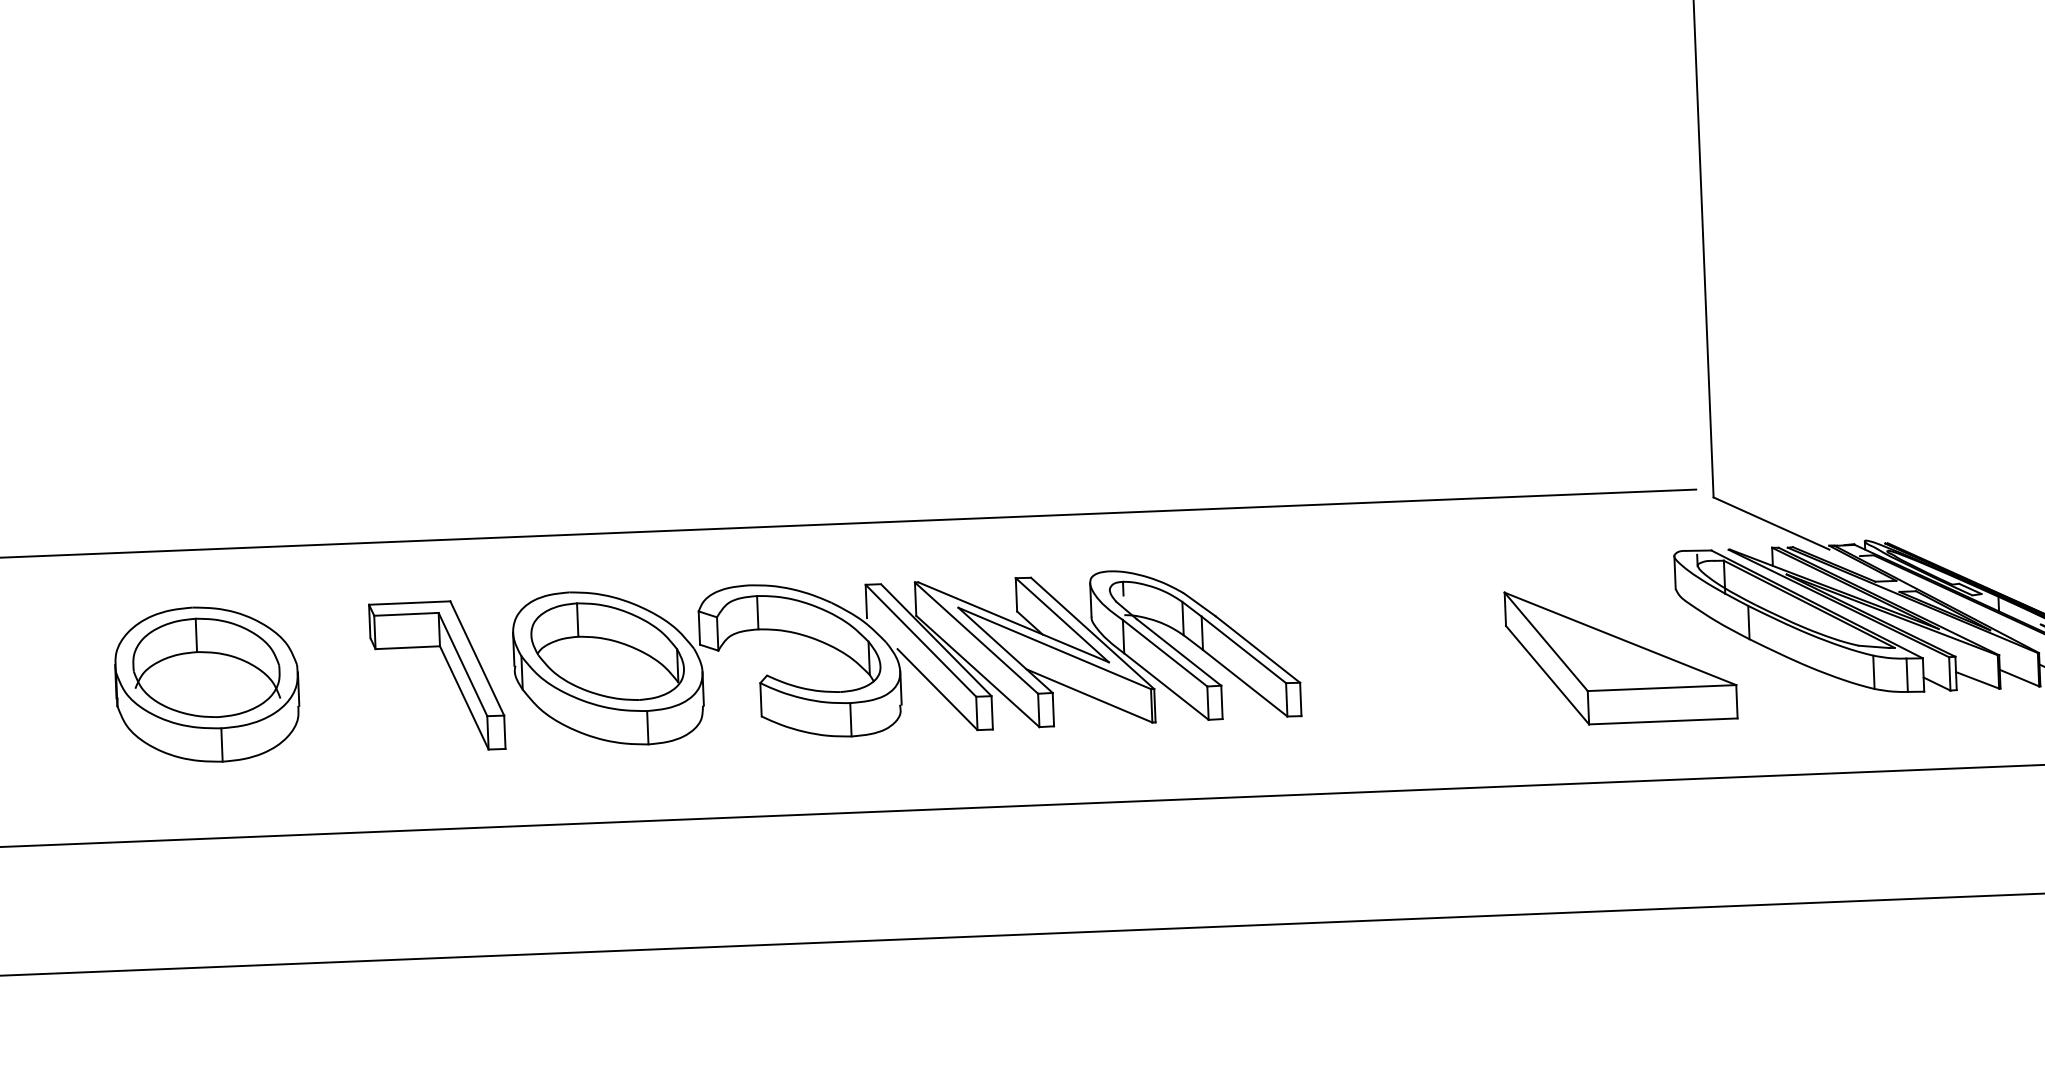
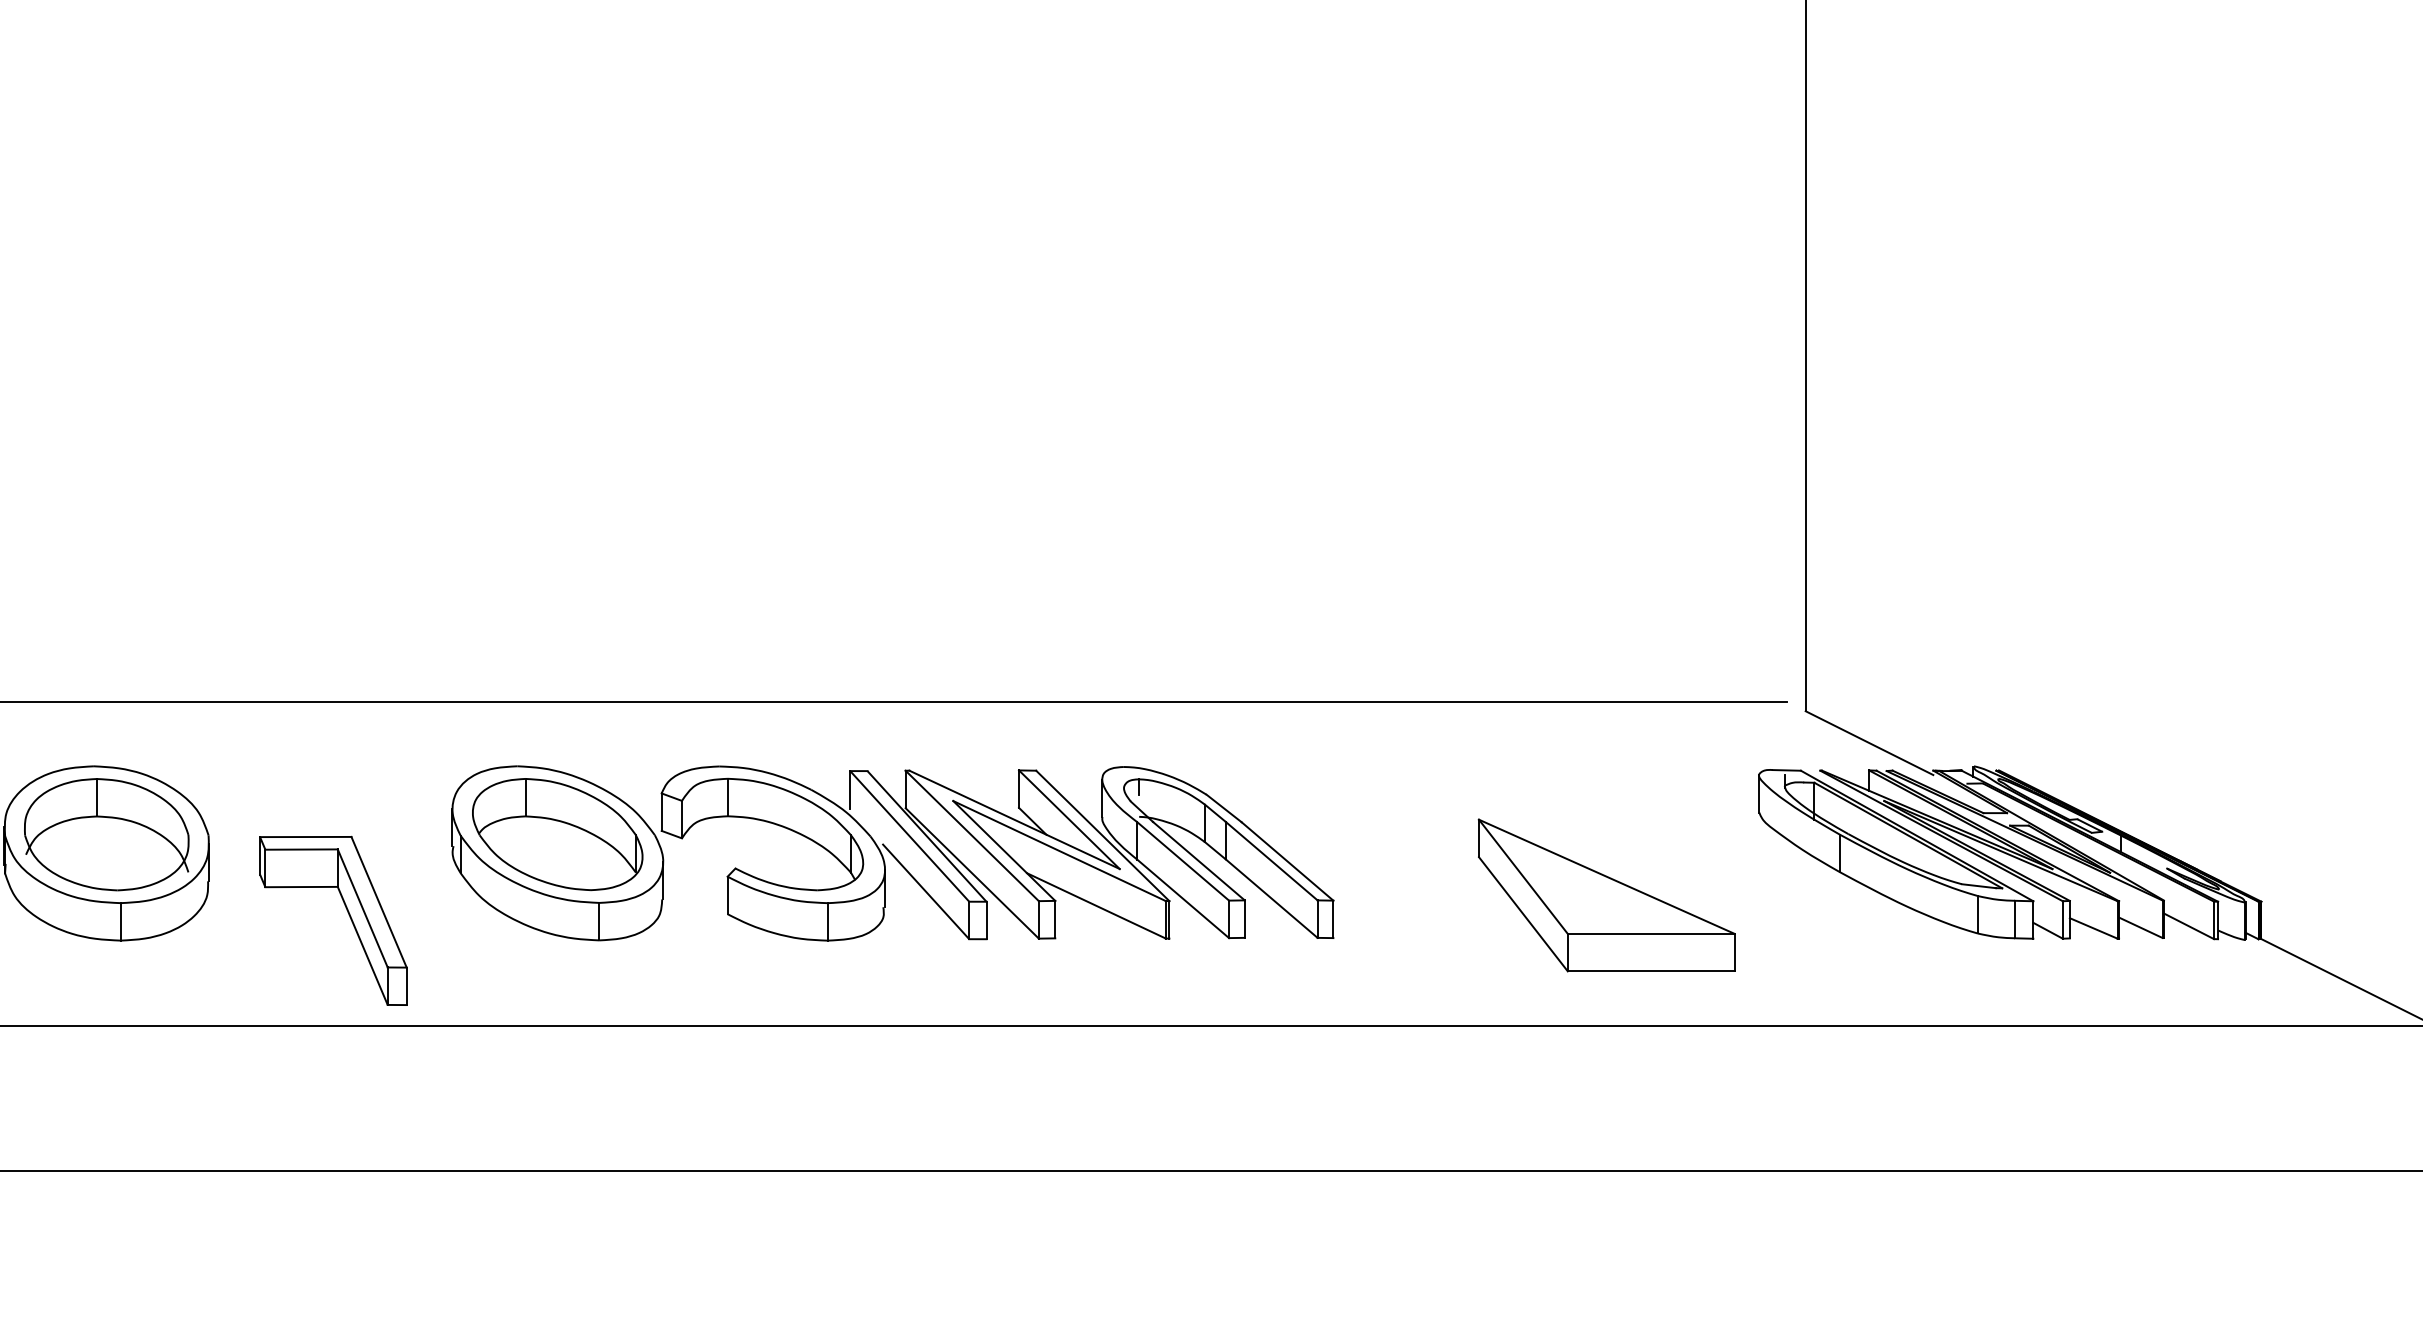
part: (1620, 655) -> (1606, 895), moved
part: (450, 671) -> (348, 915), moved

